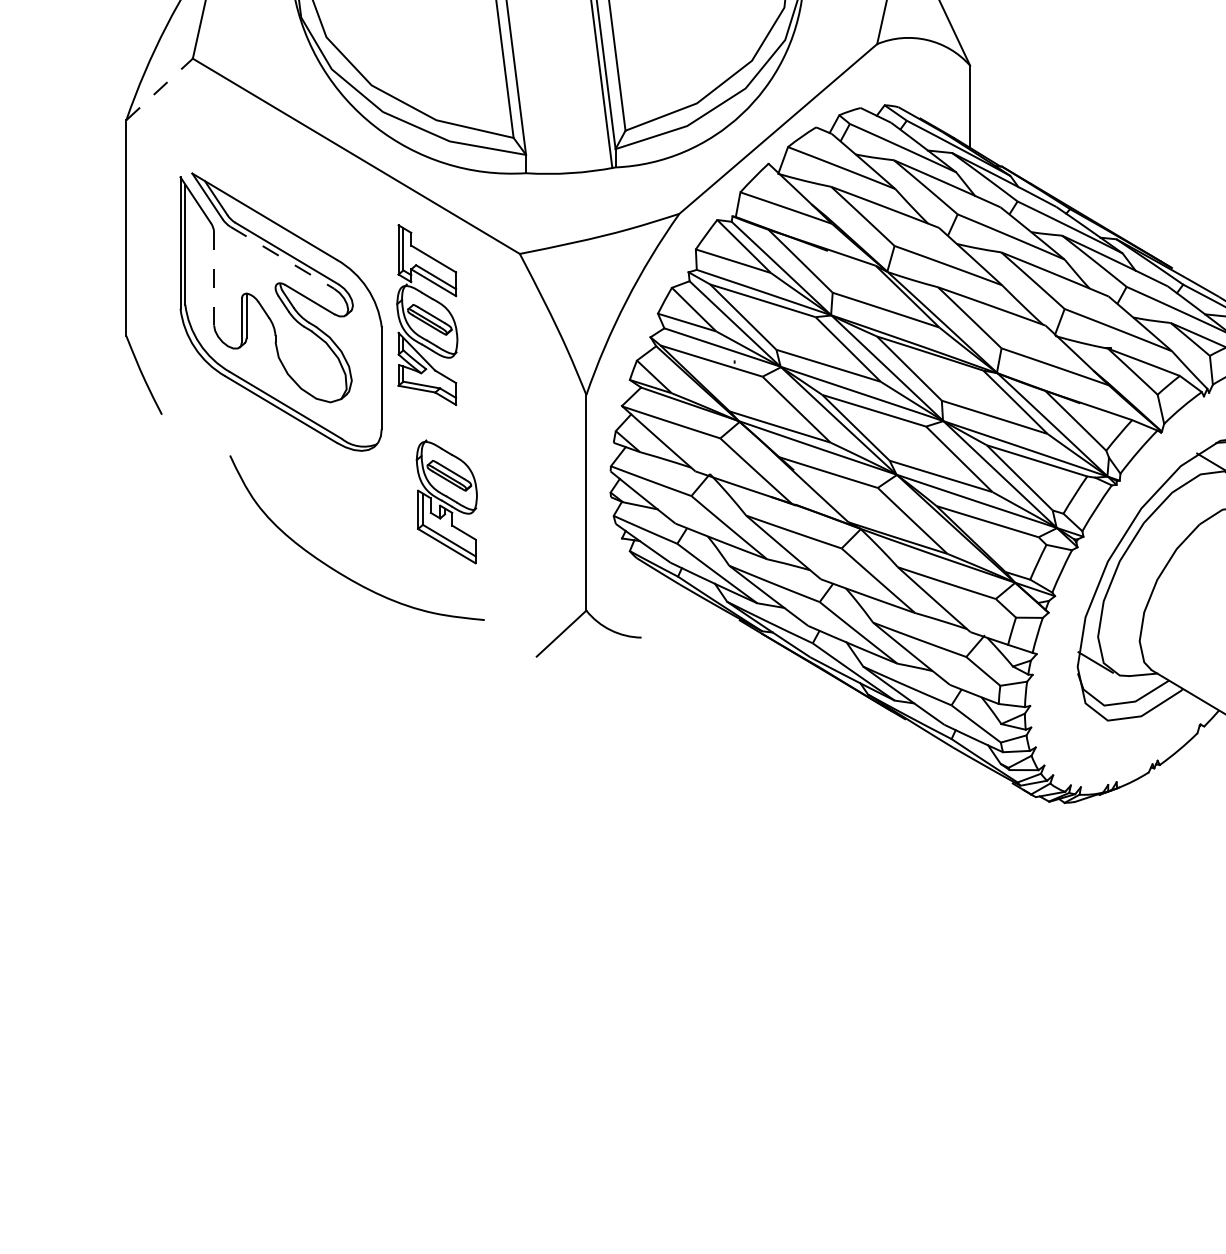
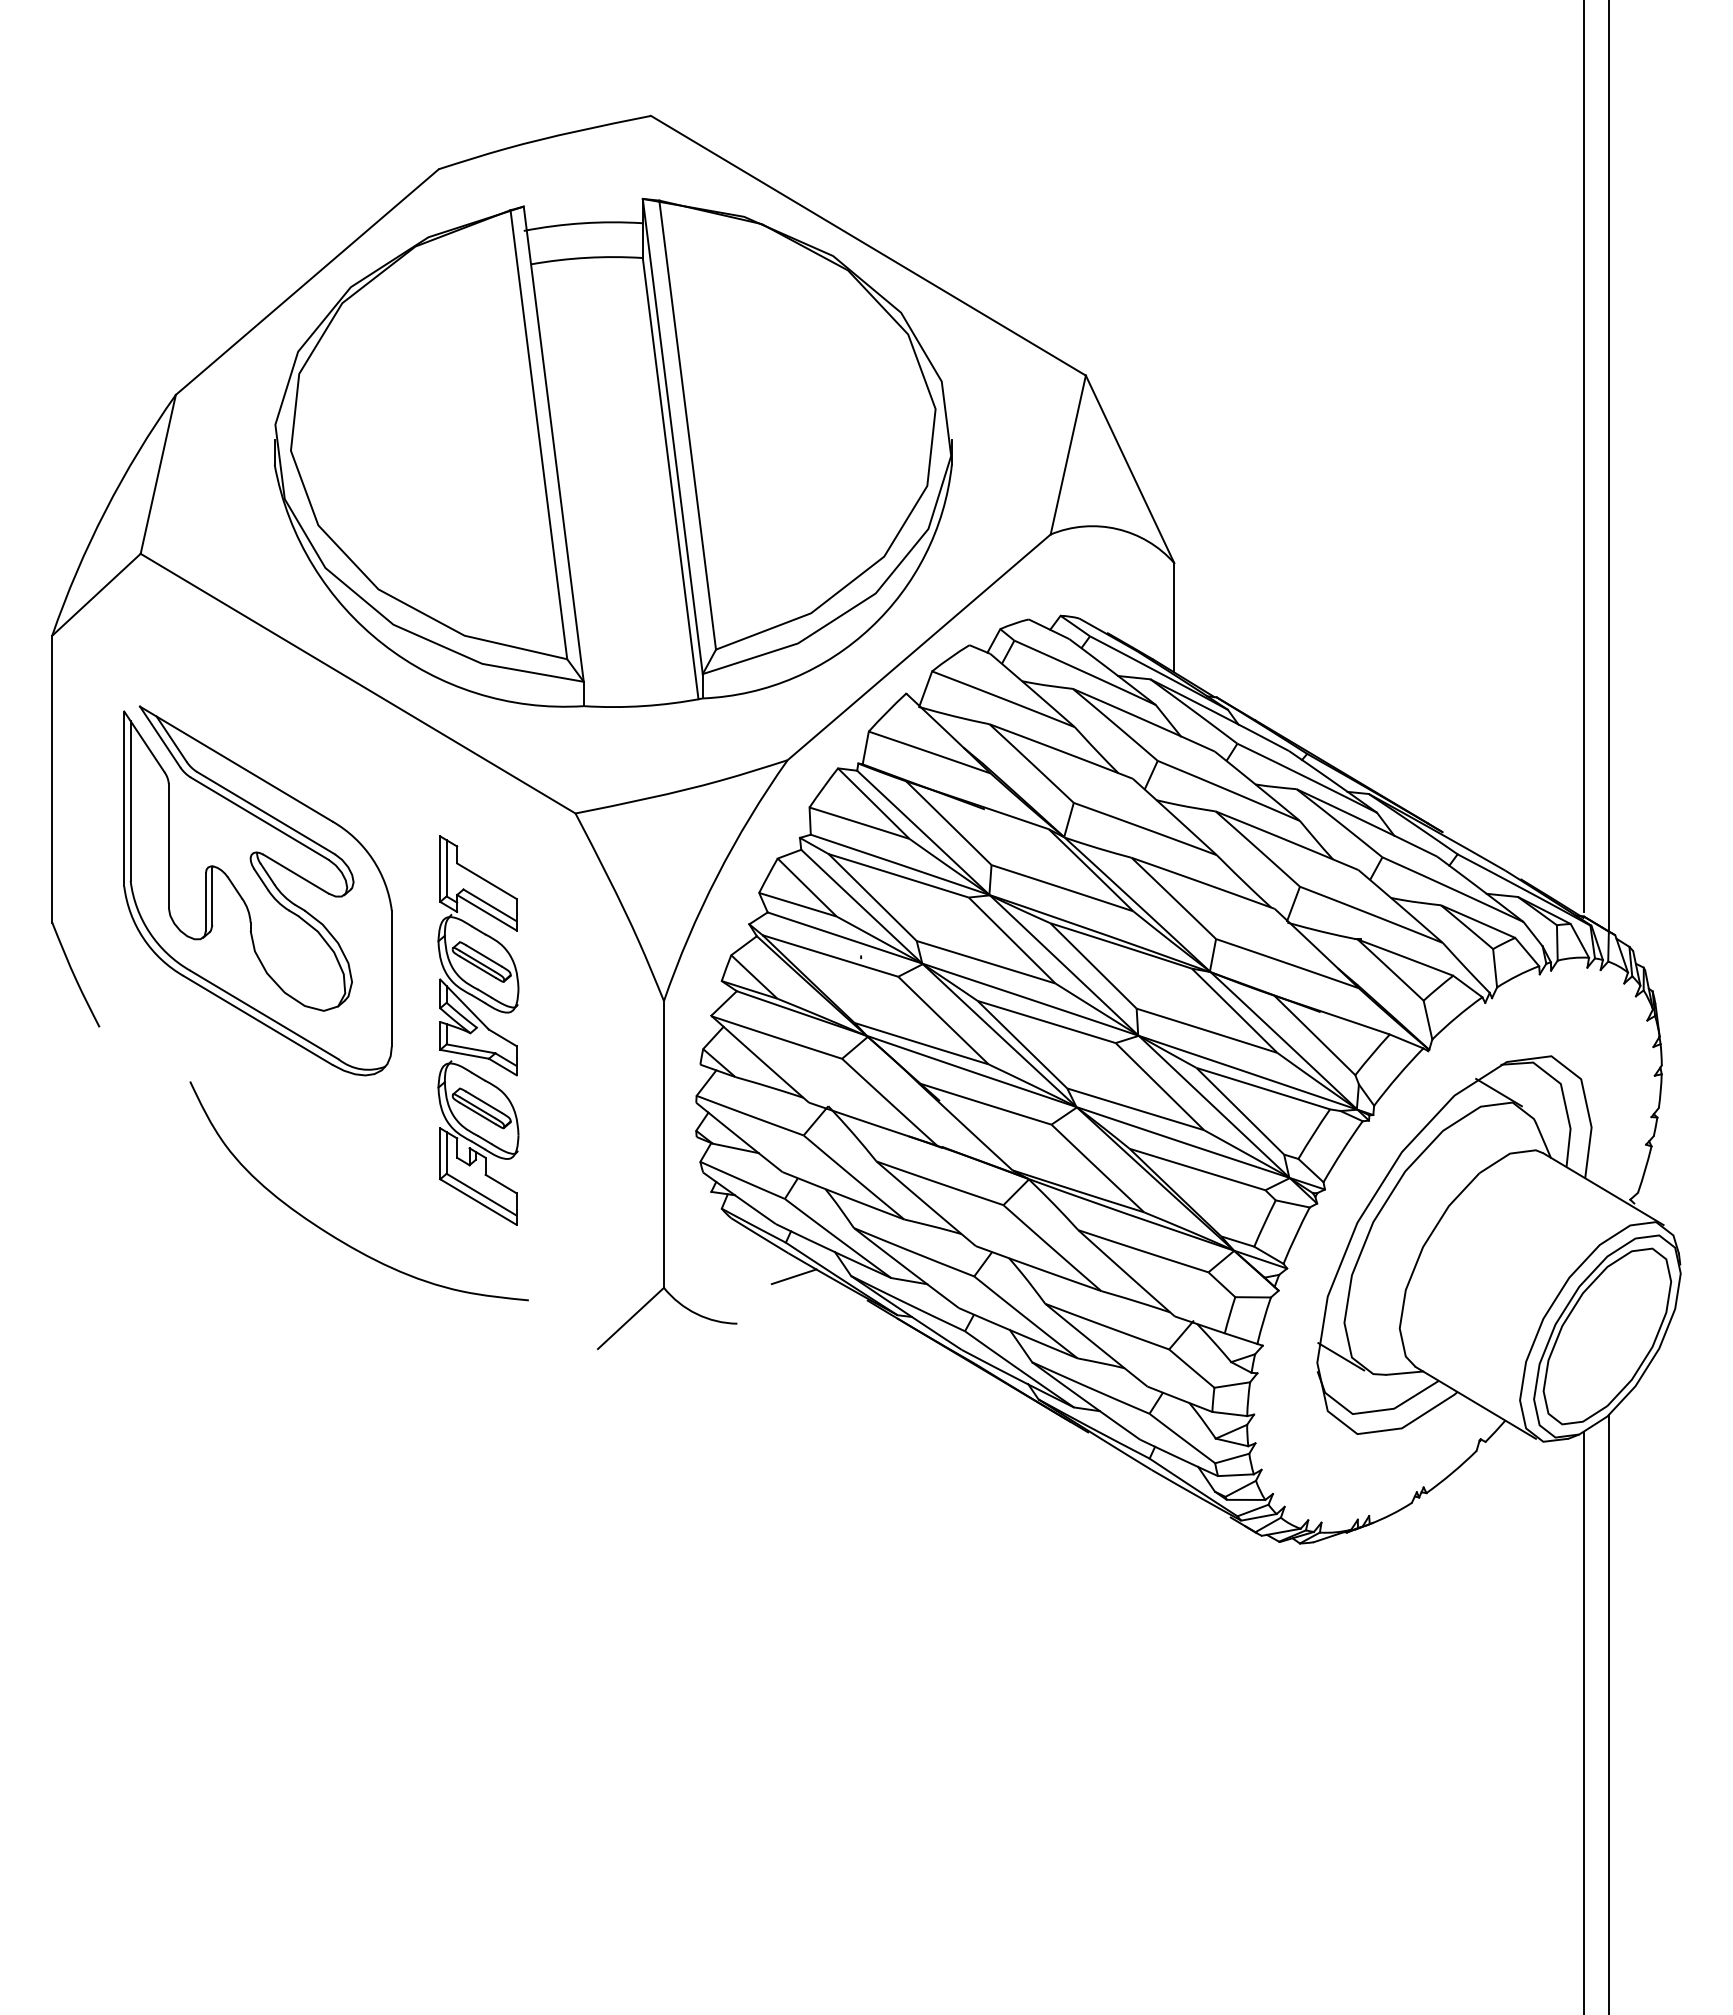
line: (159, 89) -> (96, 594), dashed -> solid
line: (282, 257) -> (260, 818), dashed -> solid
line: (213, 278) -> (168, 846), dashed -> solid
part: (427, 314) -> (478, 955), moved
line: (683, 602) -> (793, 1276), added

